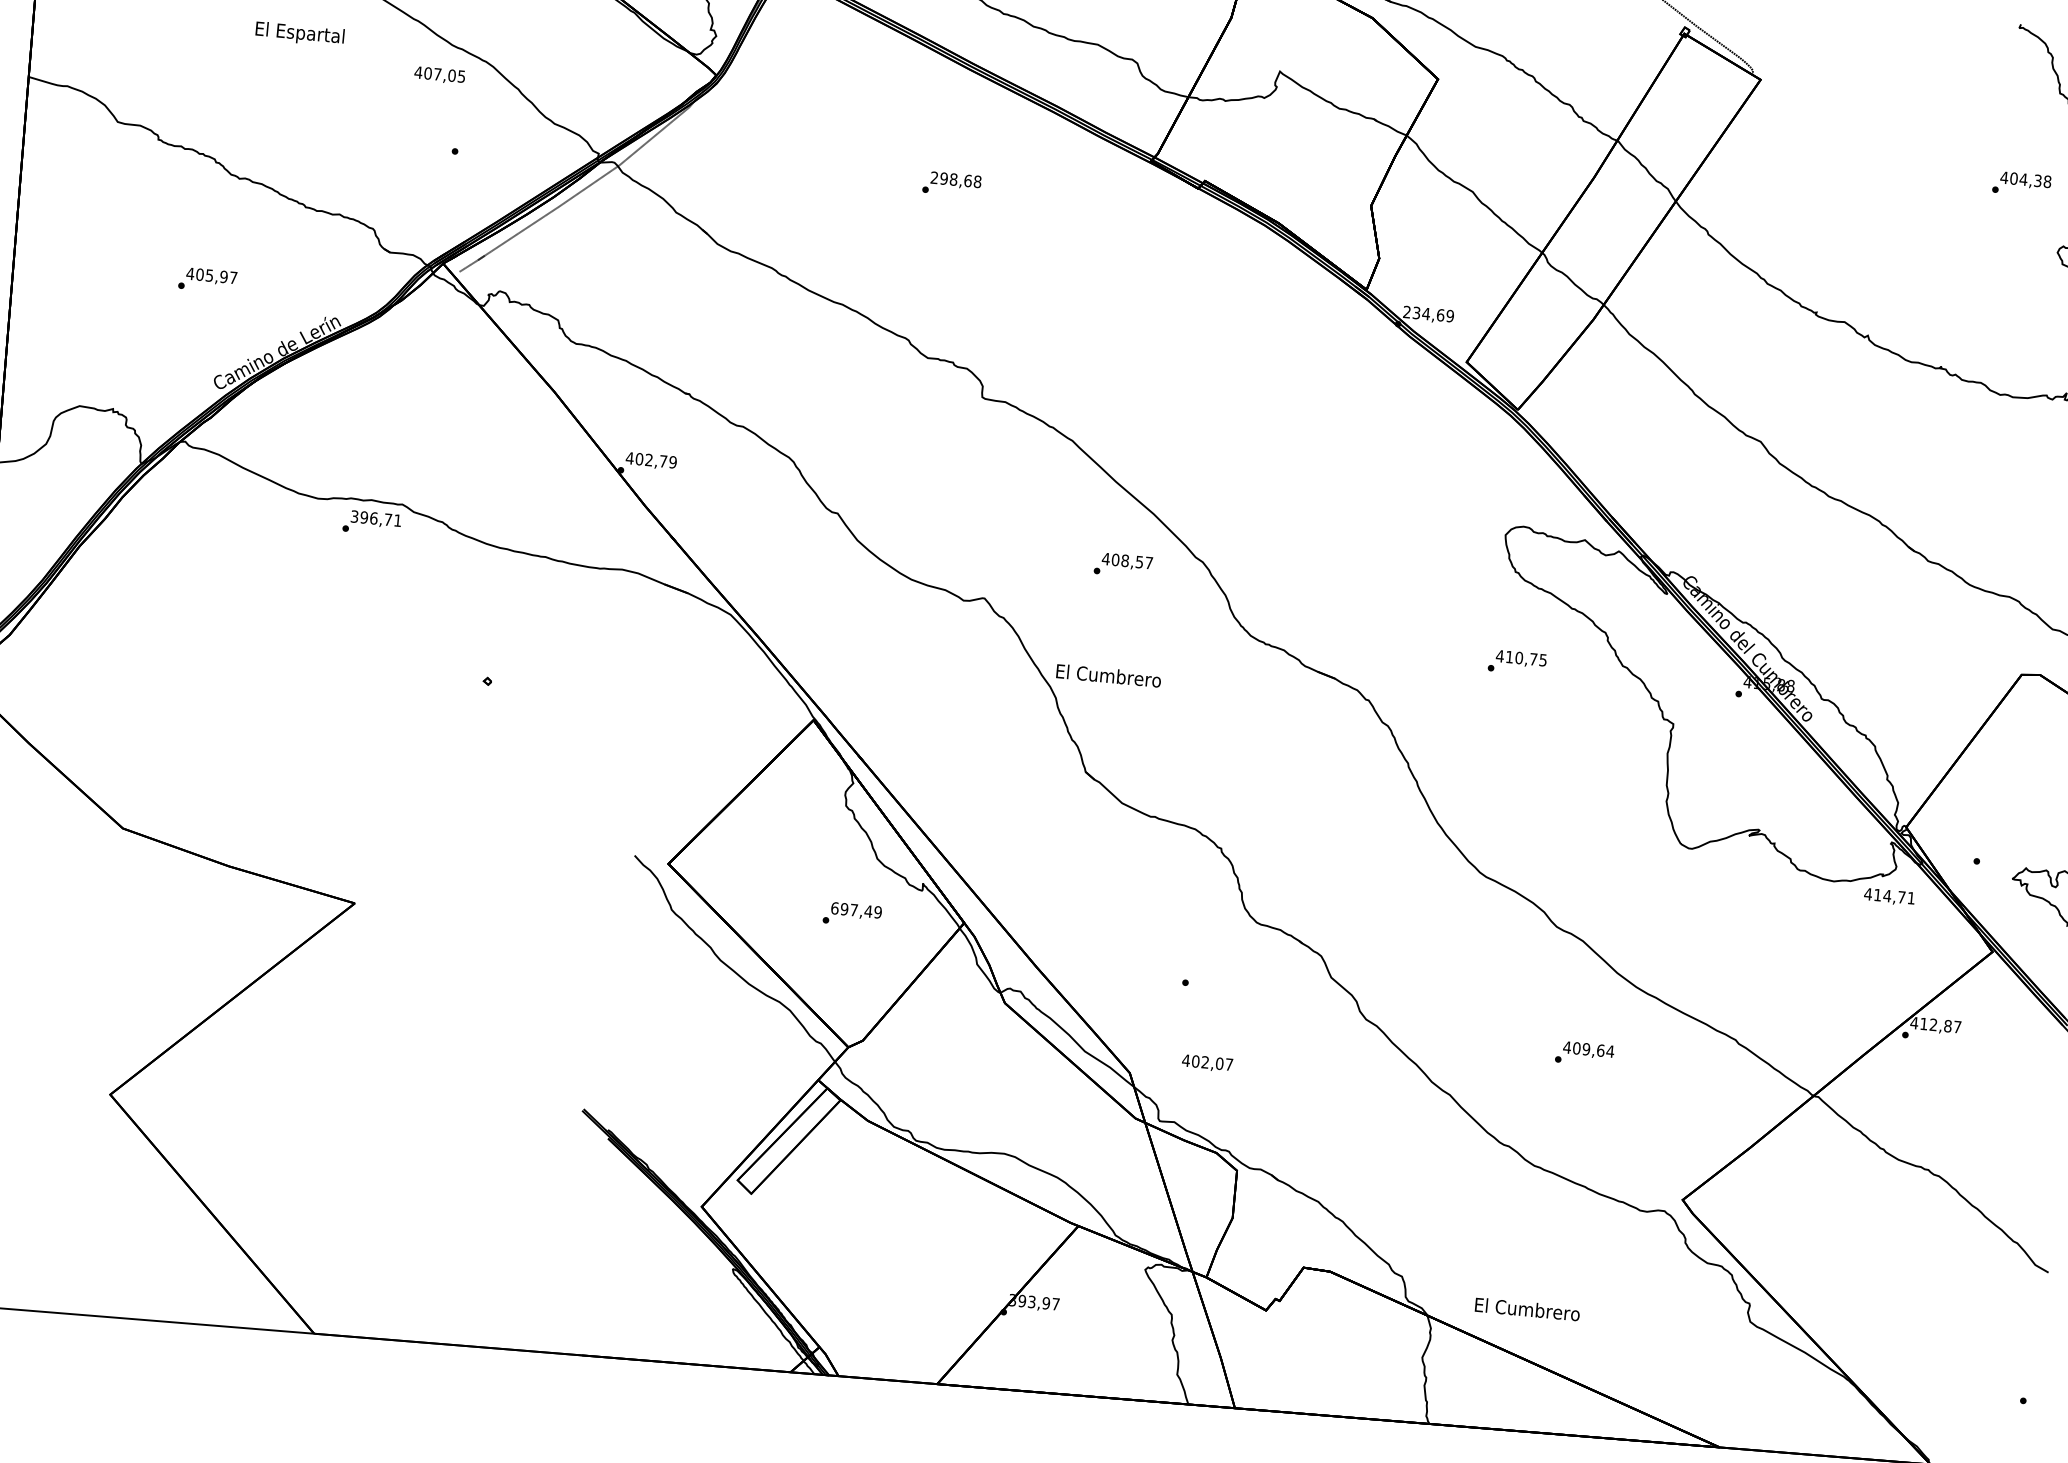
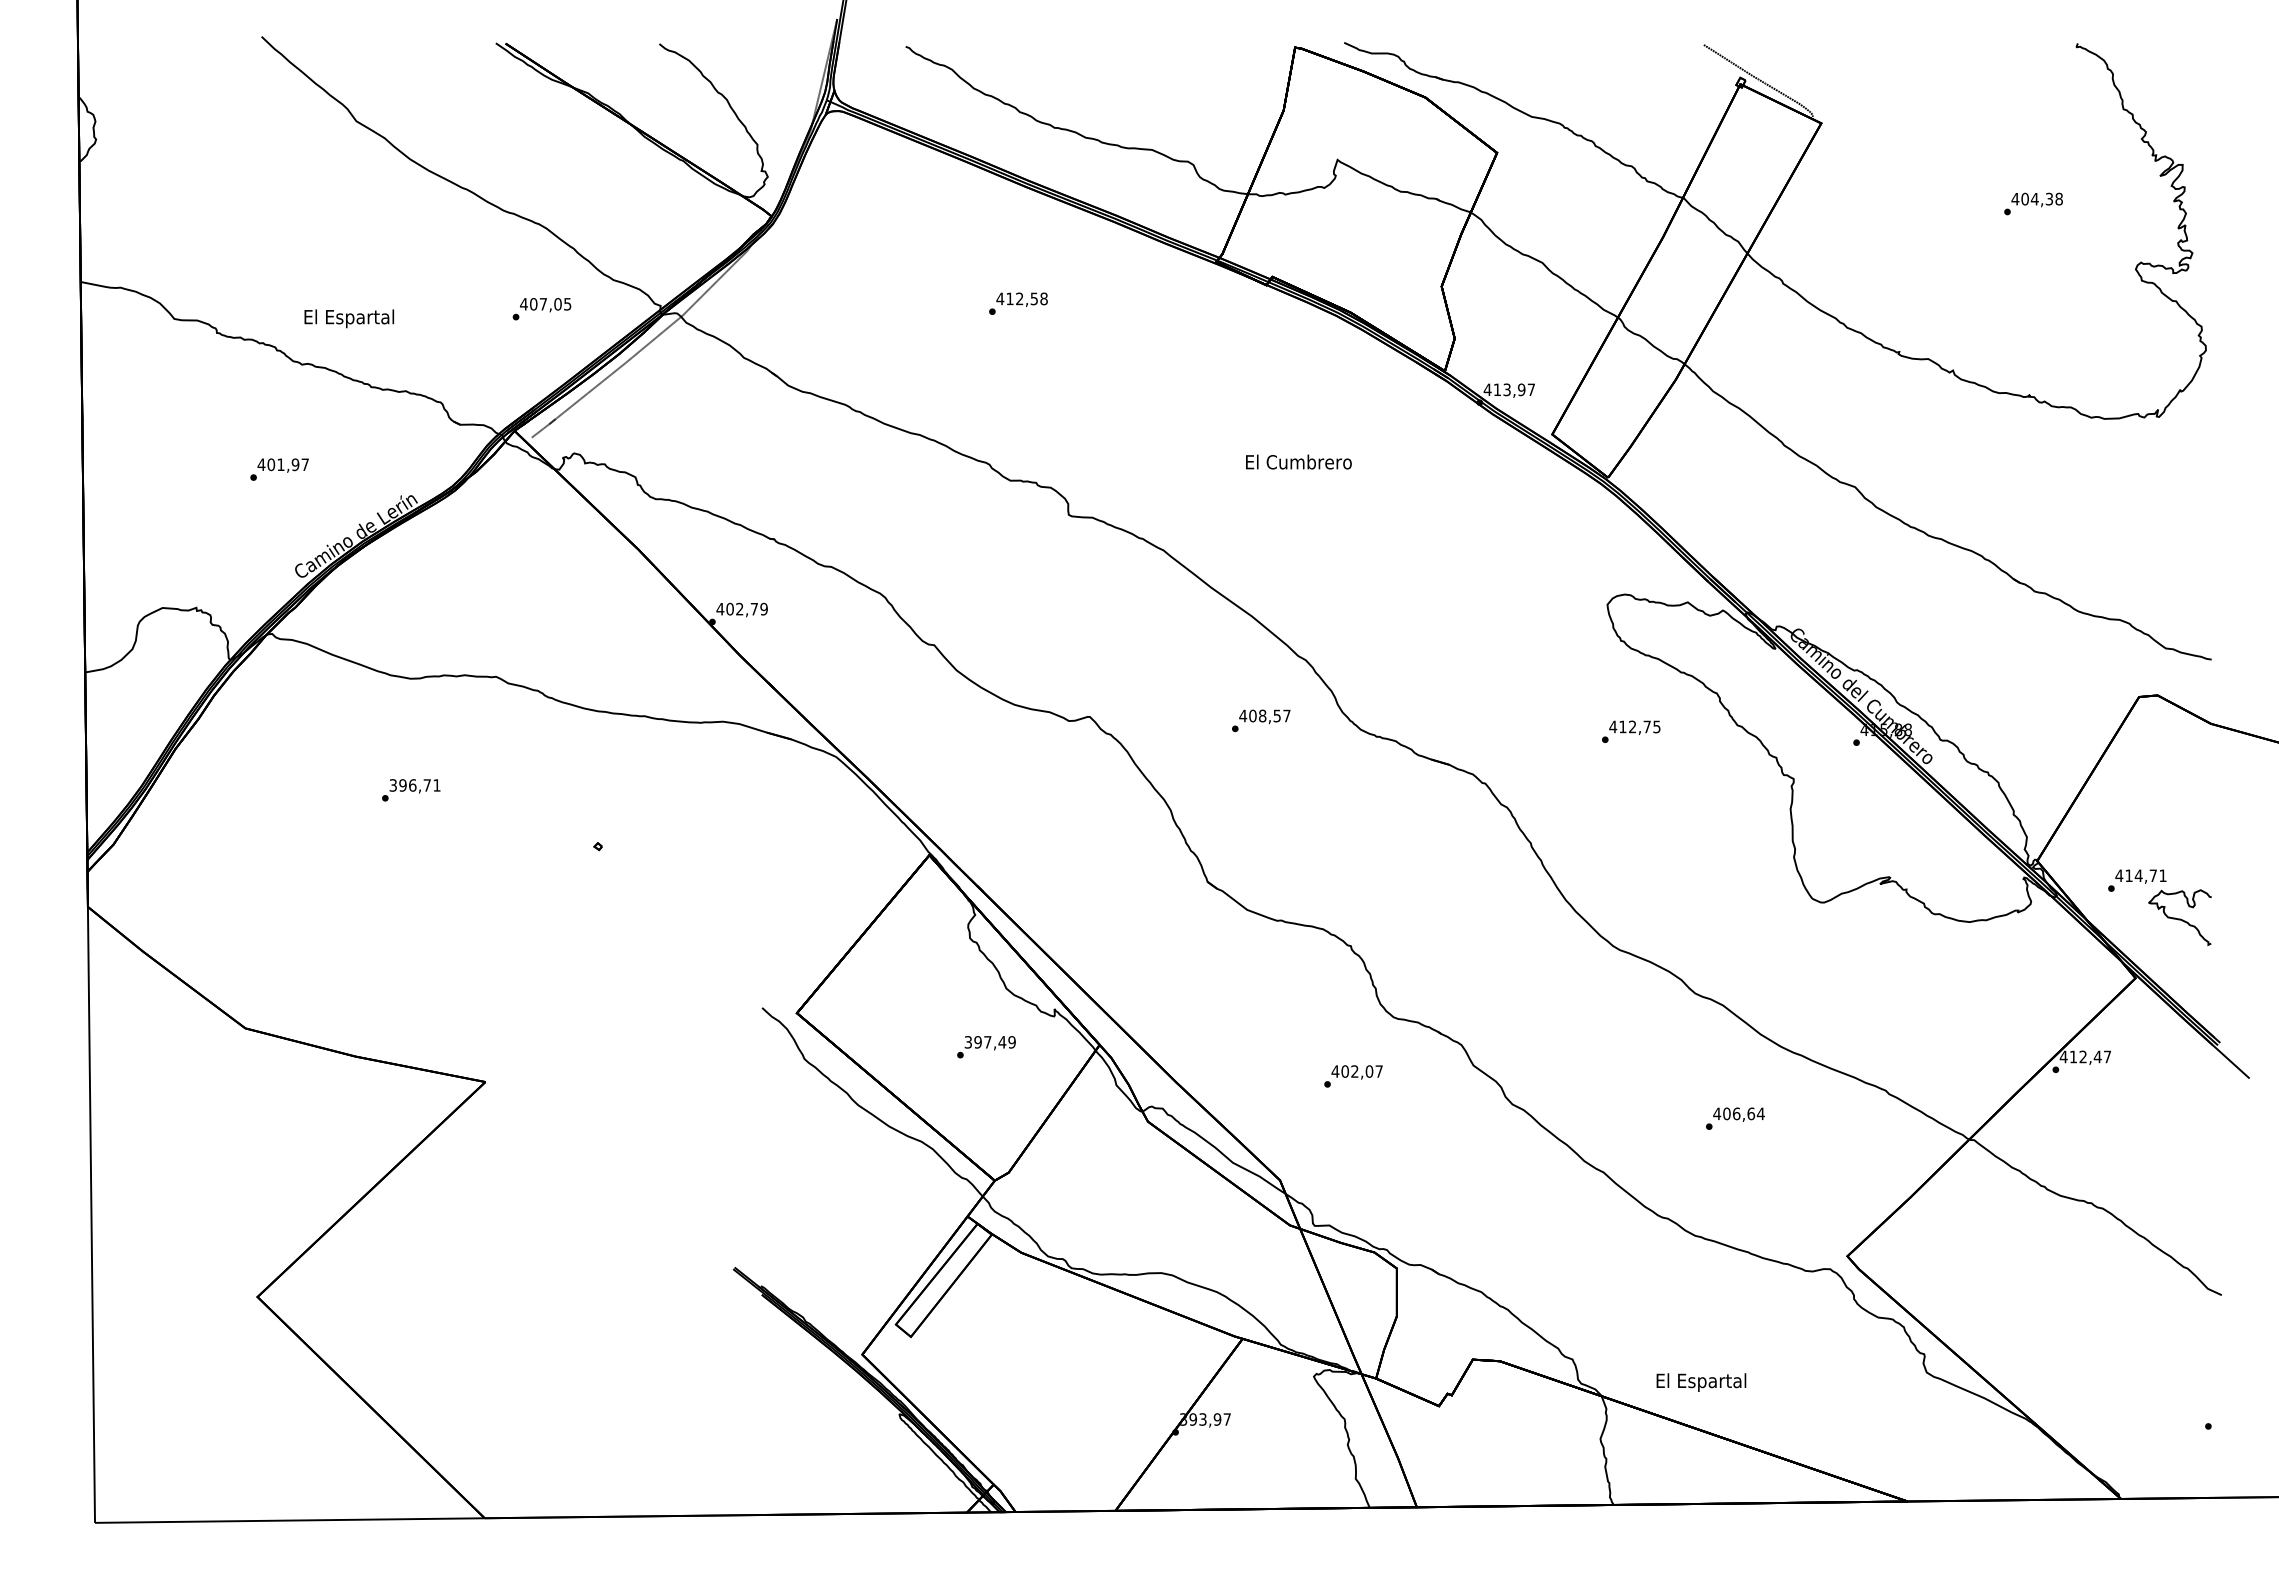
text: (299, 33) -> (348, 318), moved
text: (439, 75) -> (545, 305), moved
text: (951, 178) -> (1017, 298), 298,68 -> 412,58
text: (2021, 183) -> (2033, 203), moved
text: (209, 275) -> (280, 464), 405,97 -> 401,97
text: (1428, 313) -> (1509, 389), 234,69 -> 413,97
text: (372, 523) -> (411, 790), moved
text: (1123, 565) -> (1261, 720), moved
text: (1519, 657) -> (1632, 726), 410,75 -> 412,75
text: (1108, 675) -> (1298, 461), moved
text: (1889, 896) -> (2140, 876), moved
text: (835, 908) -> (968, 1042), 697,49 -> 397,49
text: (1947, 1025) -> (2097, 1056), 412,87 -> 412,47
text: (1586, 1048) -> (1736, 1113), 409,64 -> 406,64
text: (1206, 1063) -> (1356, 1072), moved
text: (1527, 1311) -> (1701, 1382), El Cumbrero -> El Espartal

